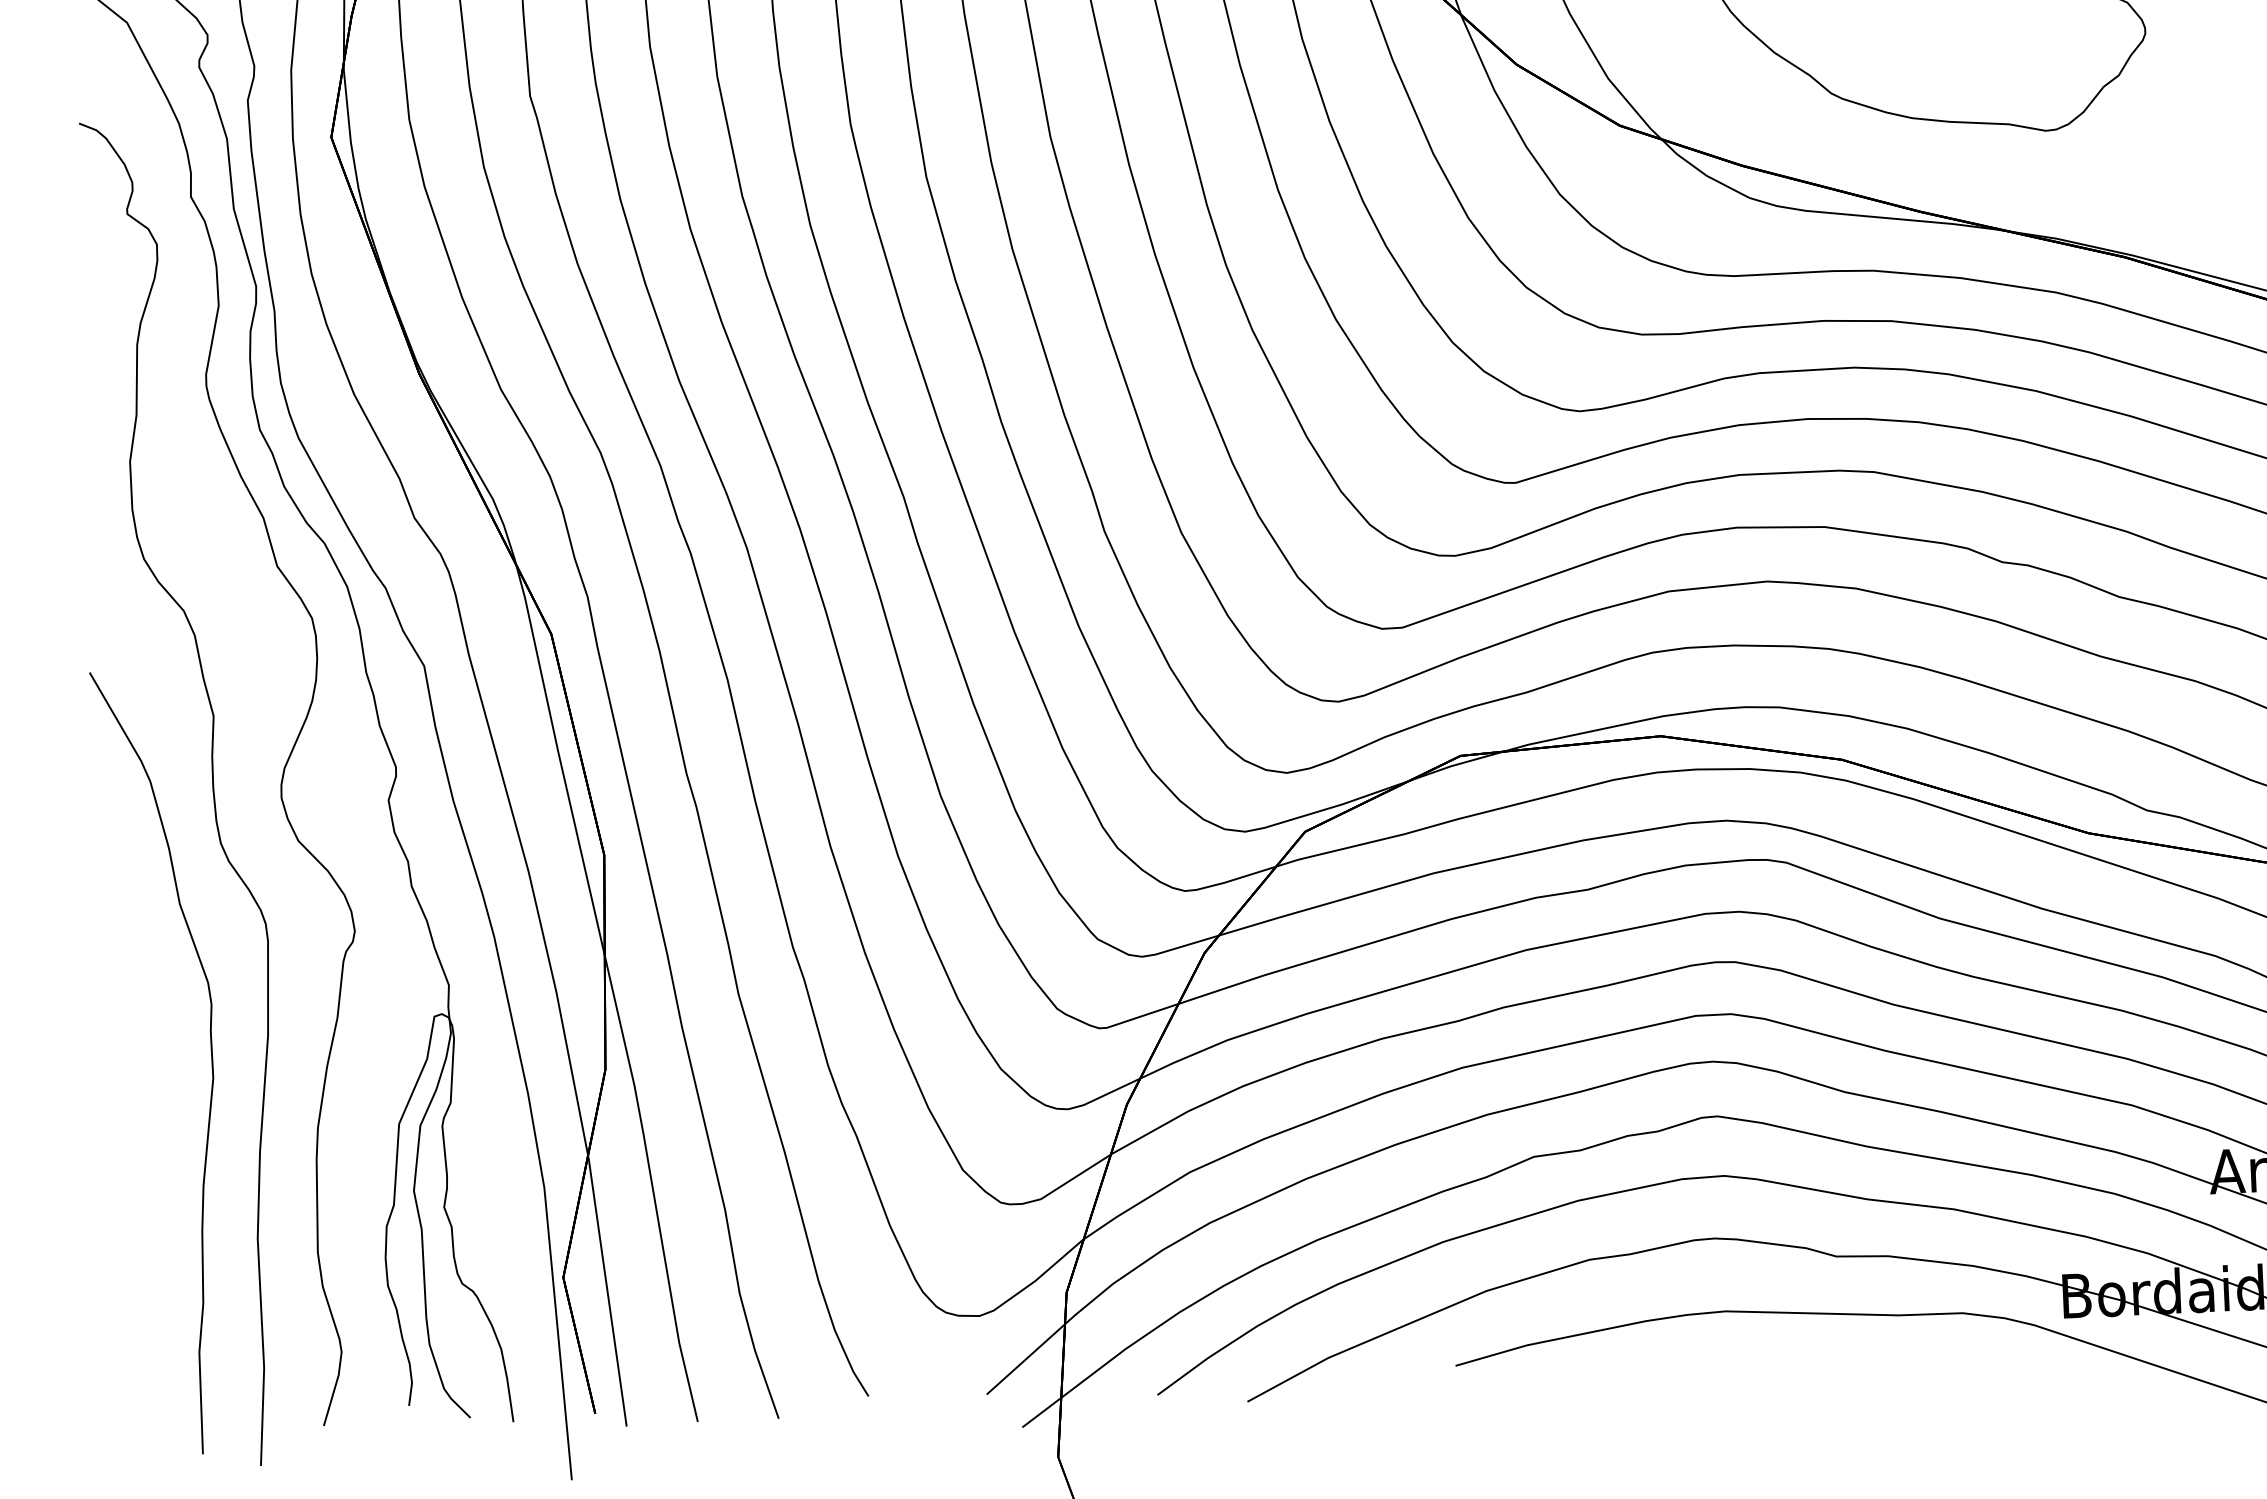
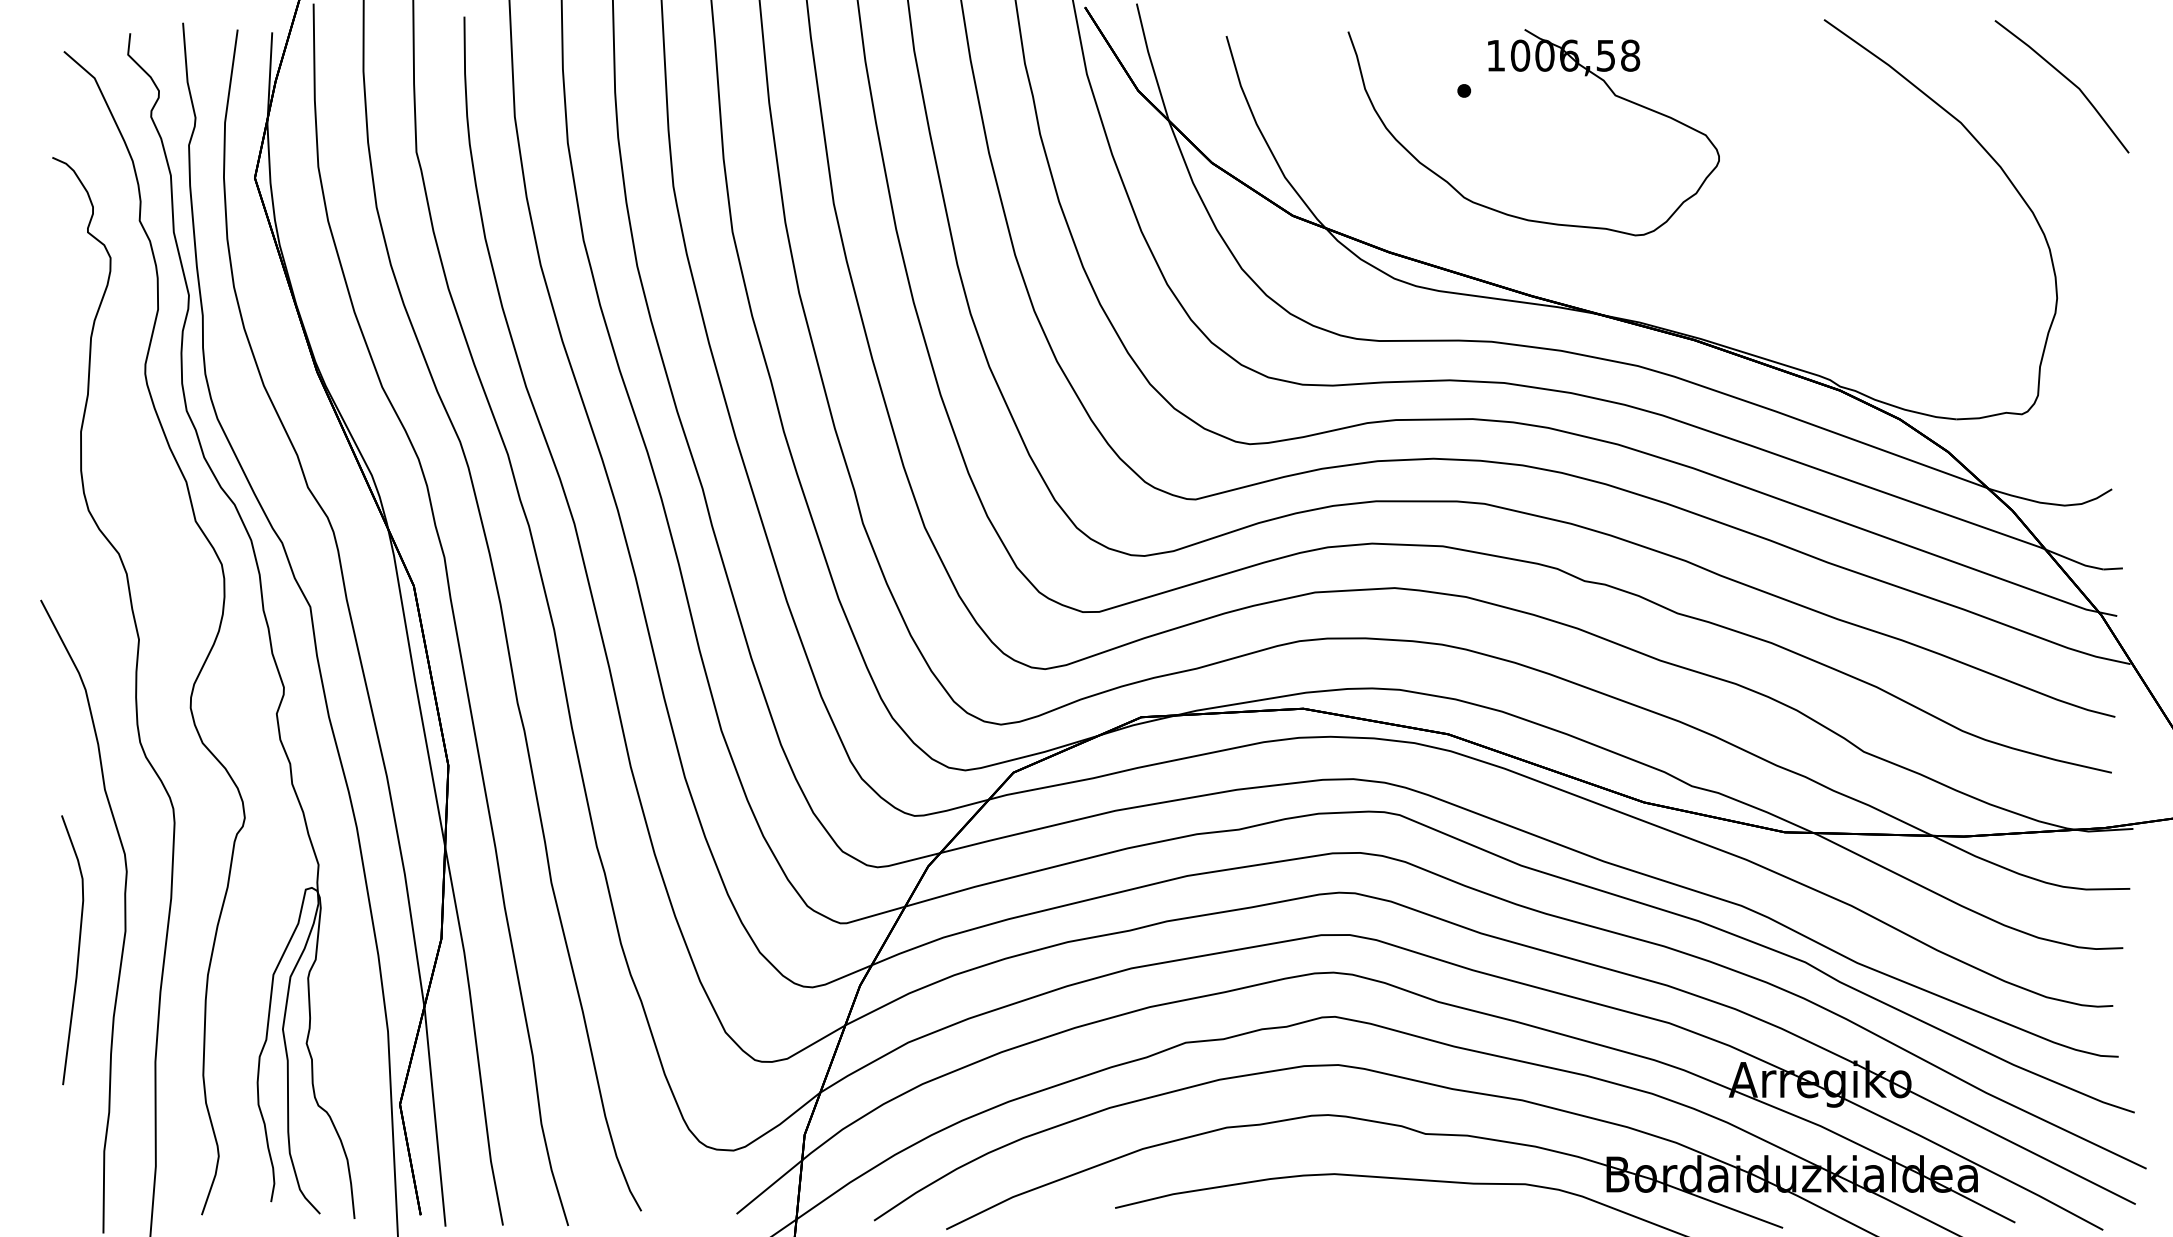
curve: (154, 1106) -> (77, 951), added

